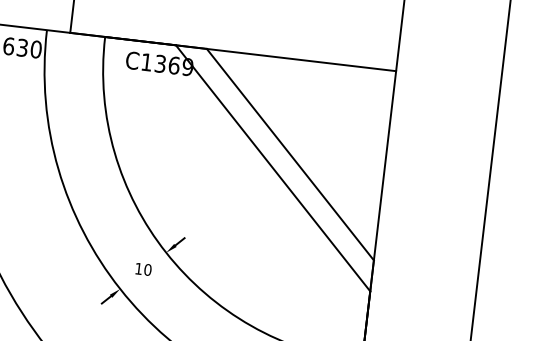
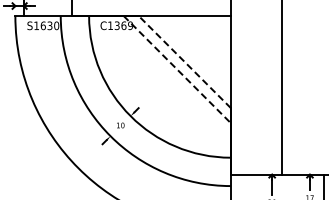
line: (289, 153) -> (184, 61), solid -> dashed
line: (273, 168) -> (177, 69), solid -> dashed

